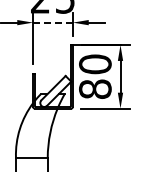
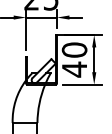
line: (53, 22) -> (41, 17), dashed -> solid
text: (95, 89) -> (74, 69), 80 -> 40

